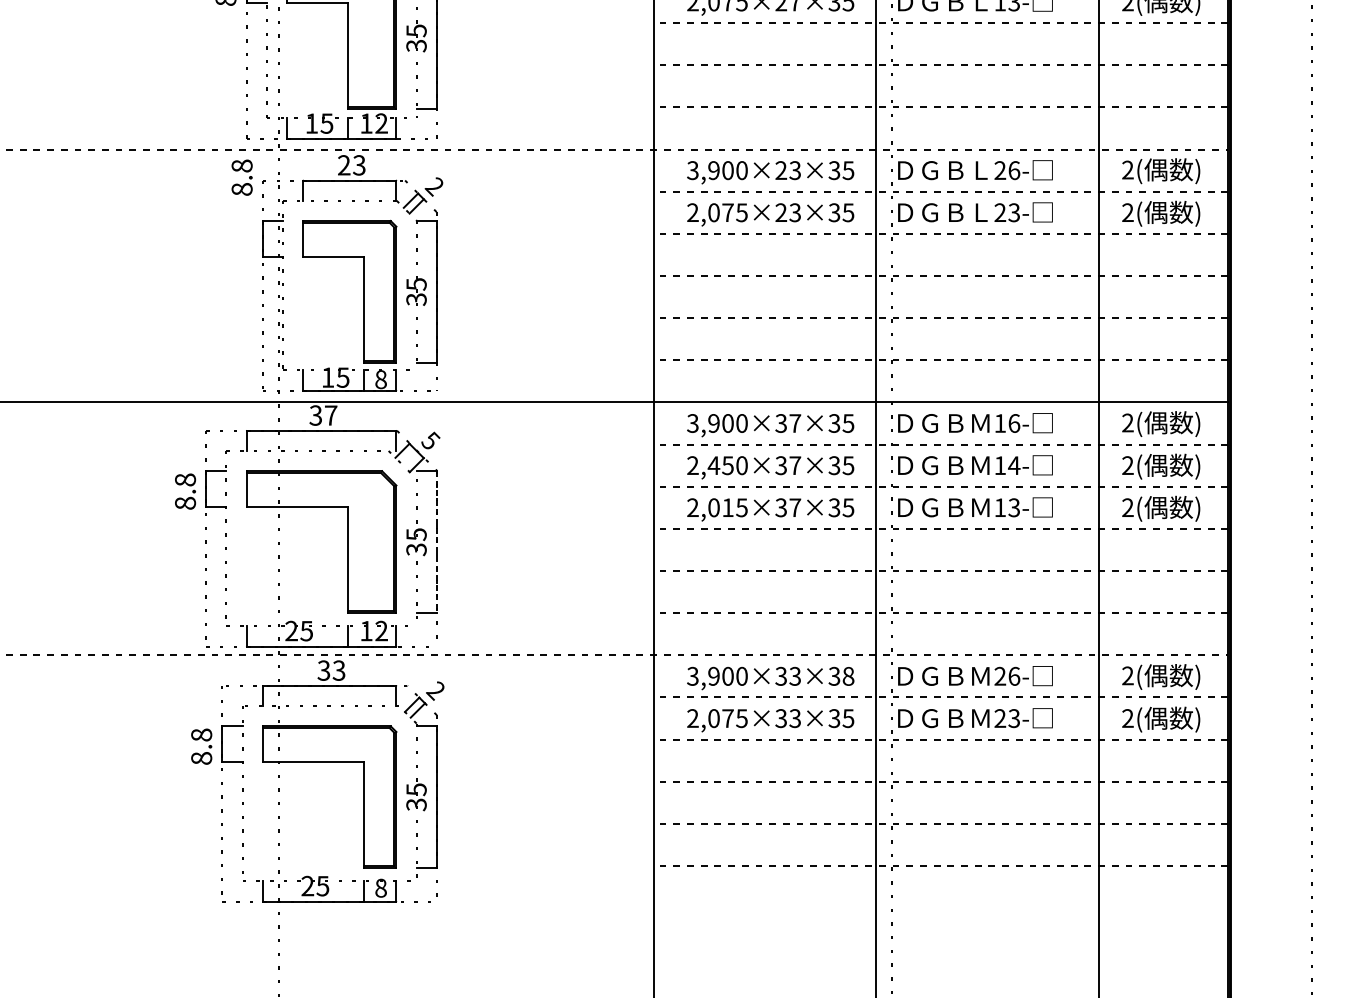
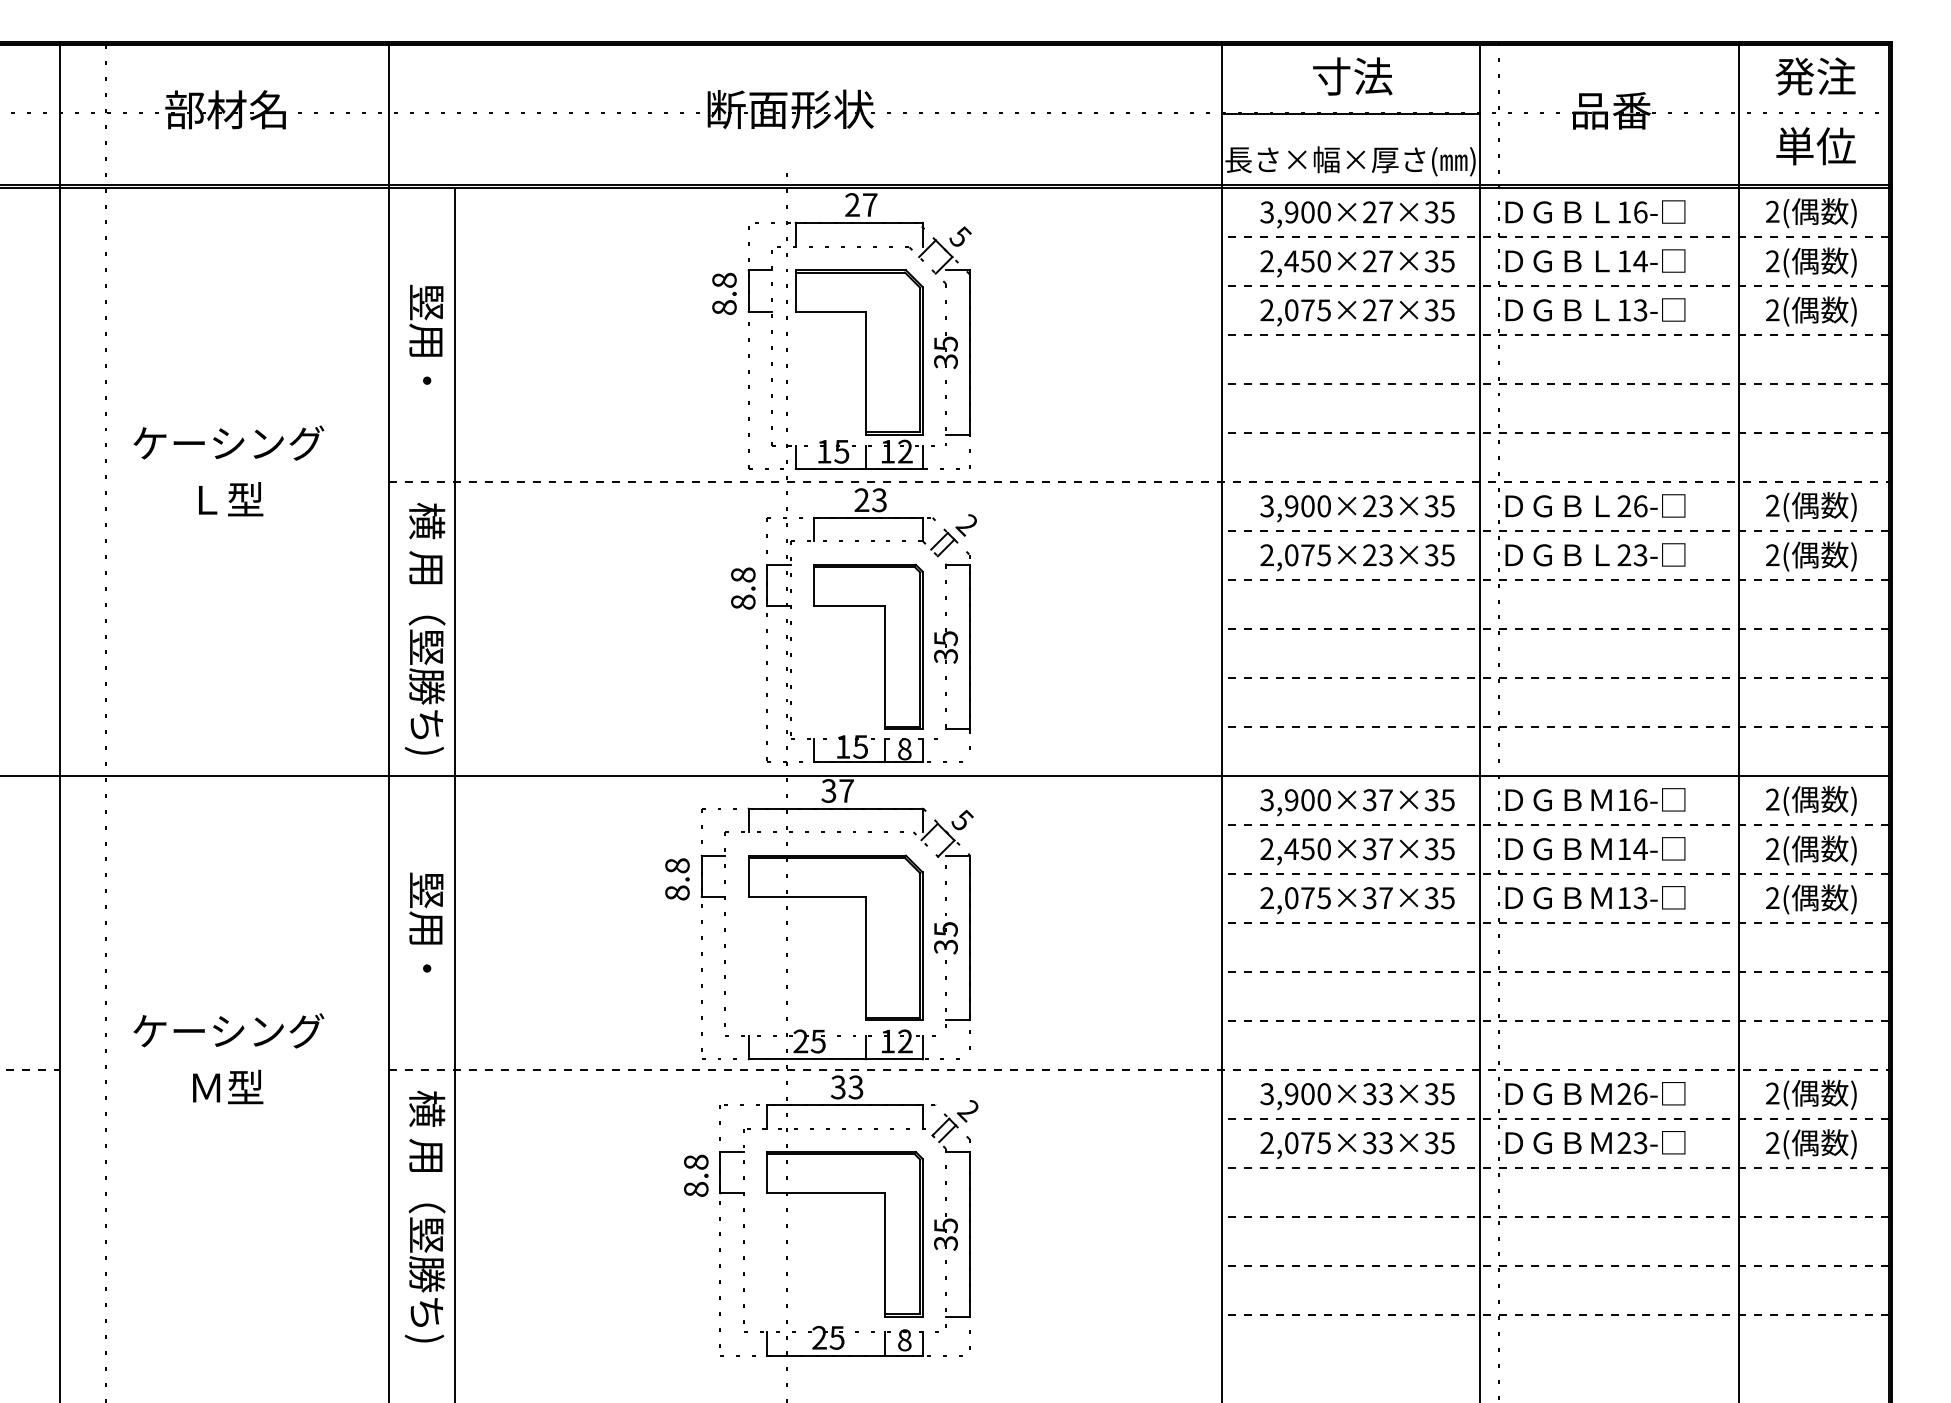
text: (242, 177) -> (743, 588), moved
text: (727, 507) -> (1307, 897), 2,015×37×35 -> 2,075×37×35
line: (436, 542) -> (969, 938), dashed -> solid
text: (848, 676) -> (1447, 1094), 3,900×33×38 -> 3,900×33×35

